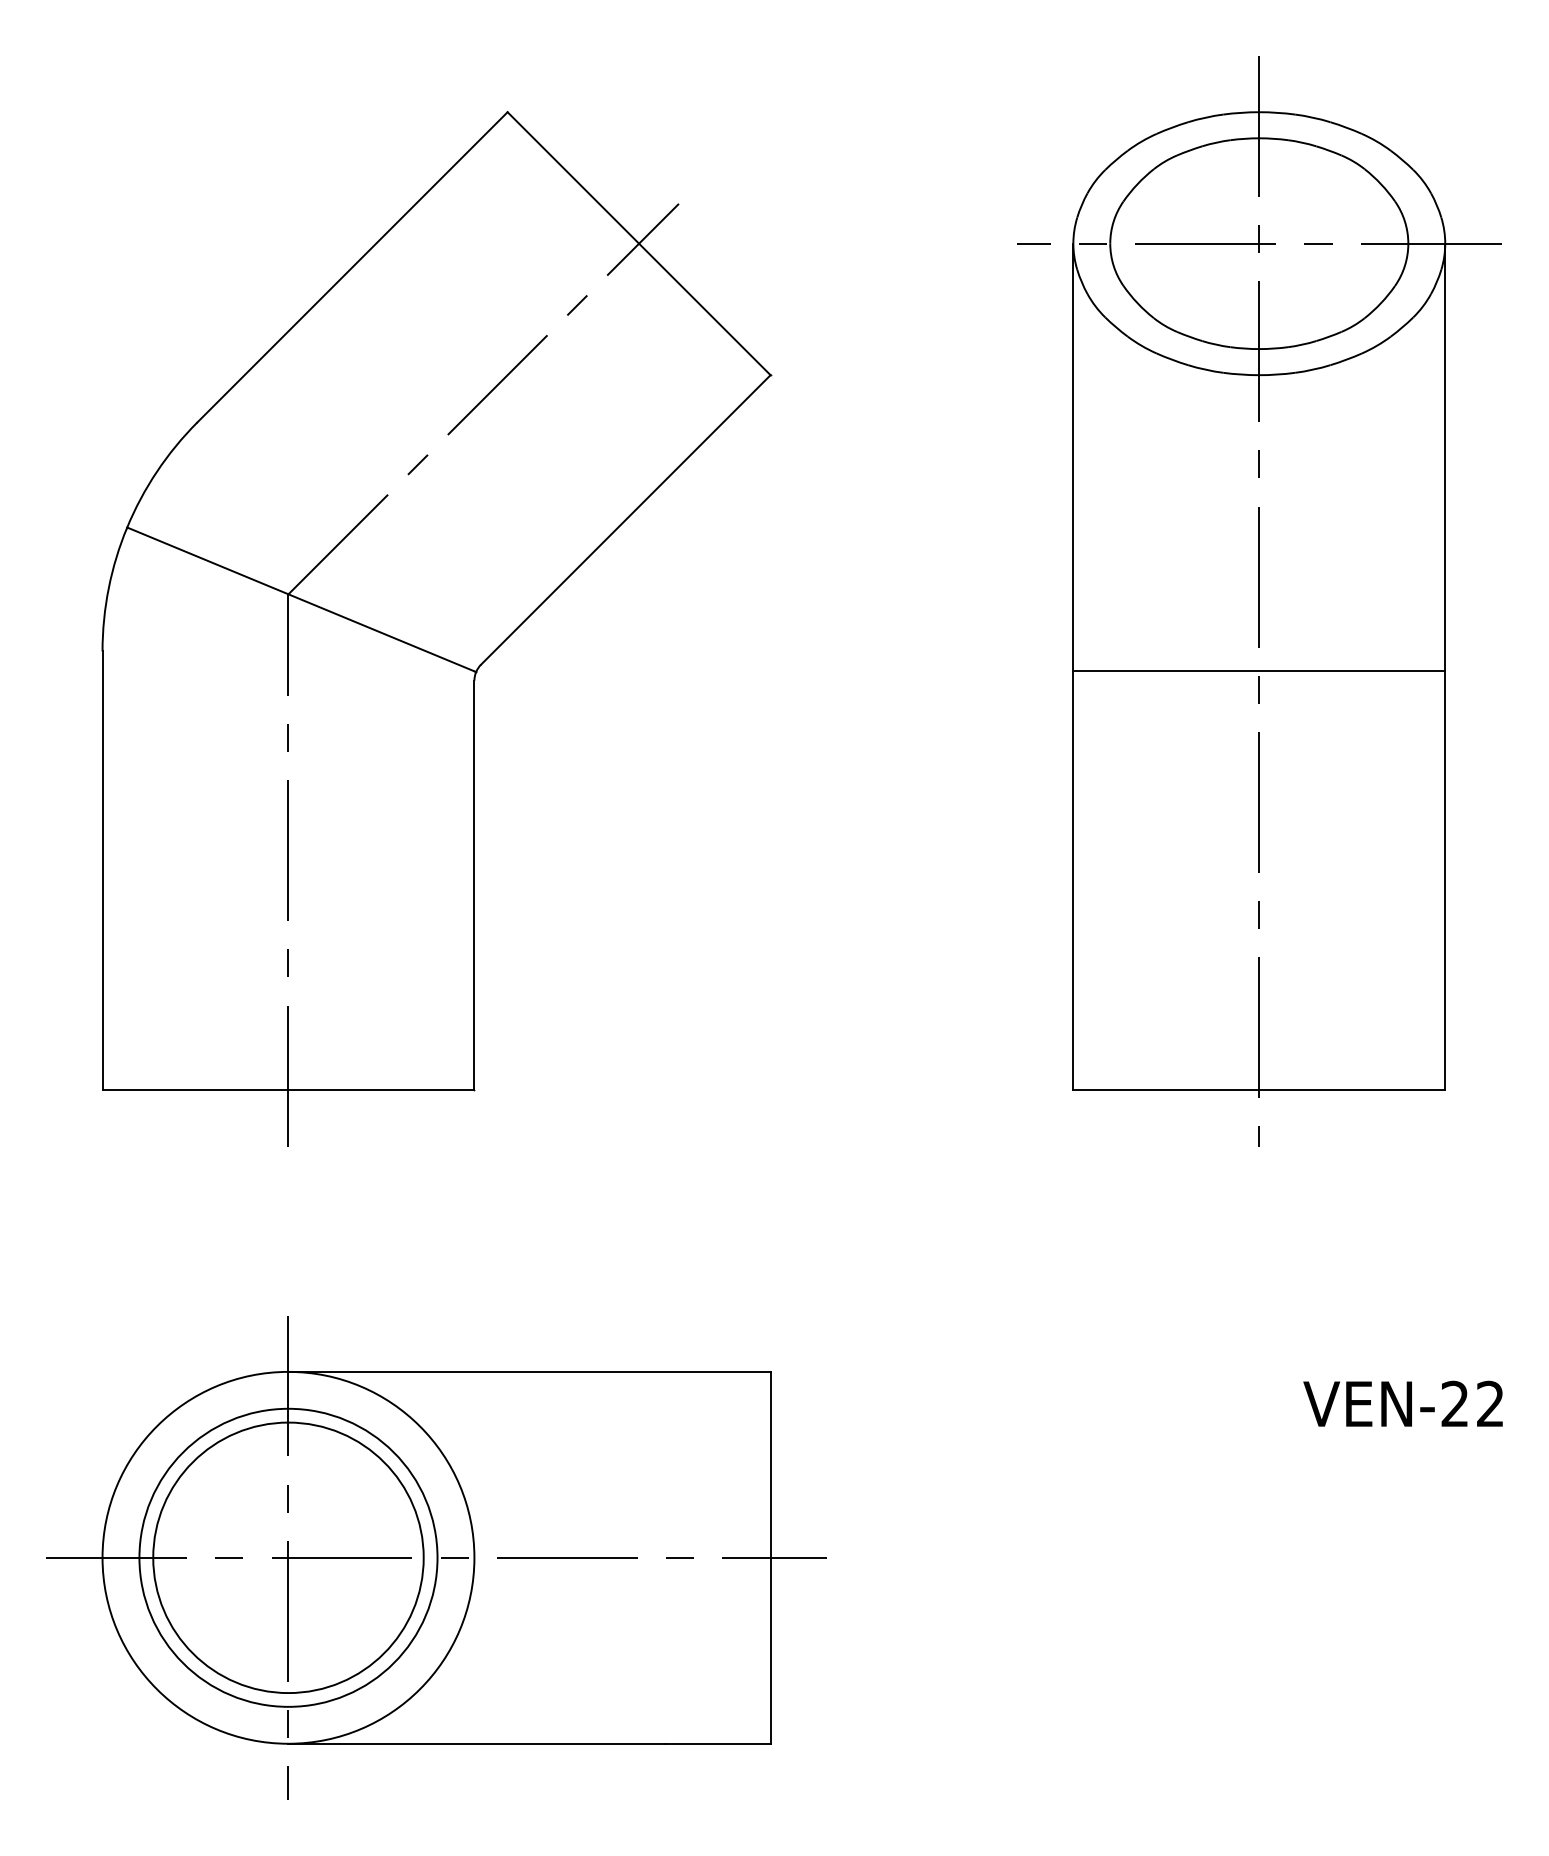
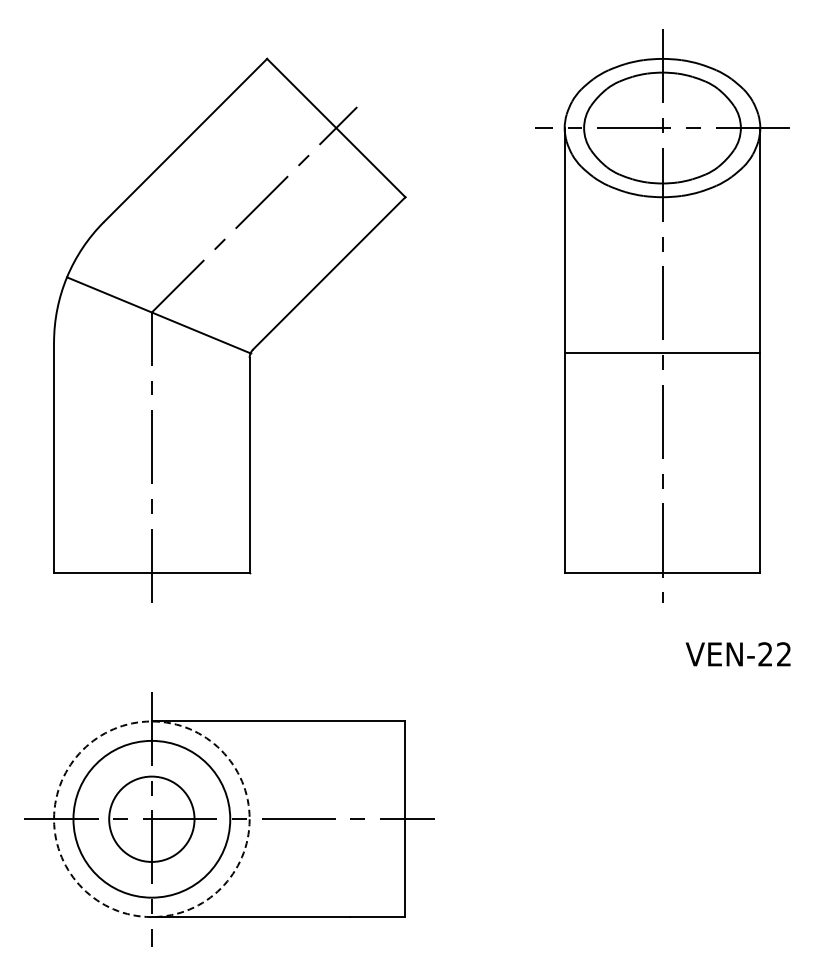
text: (1401, 1404) -> (737, 654), moved
circle: (287, 1558) -> (151, 819), size x0.6
circle: (287, 1558) -> (151, 819), solid -> dashed

